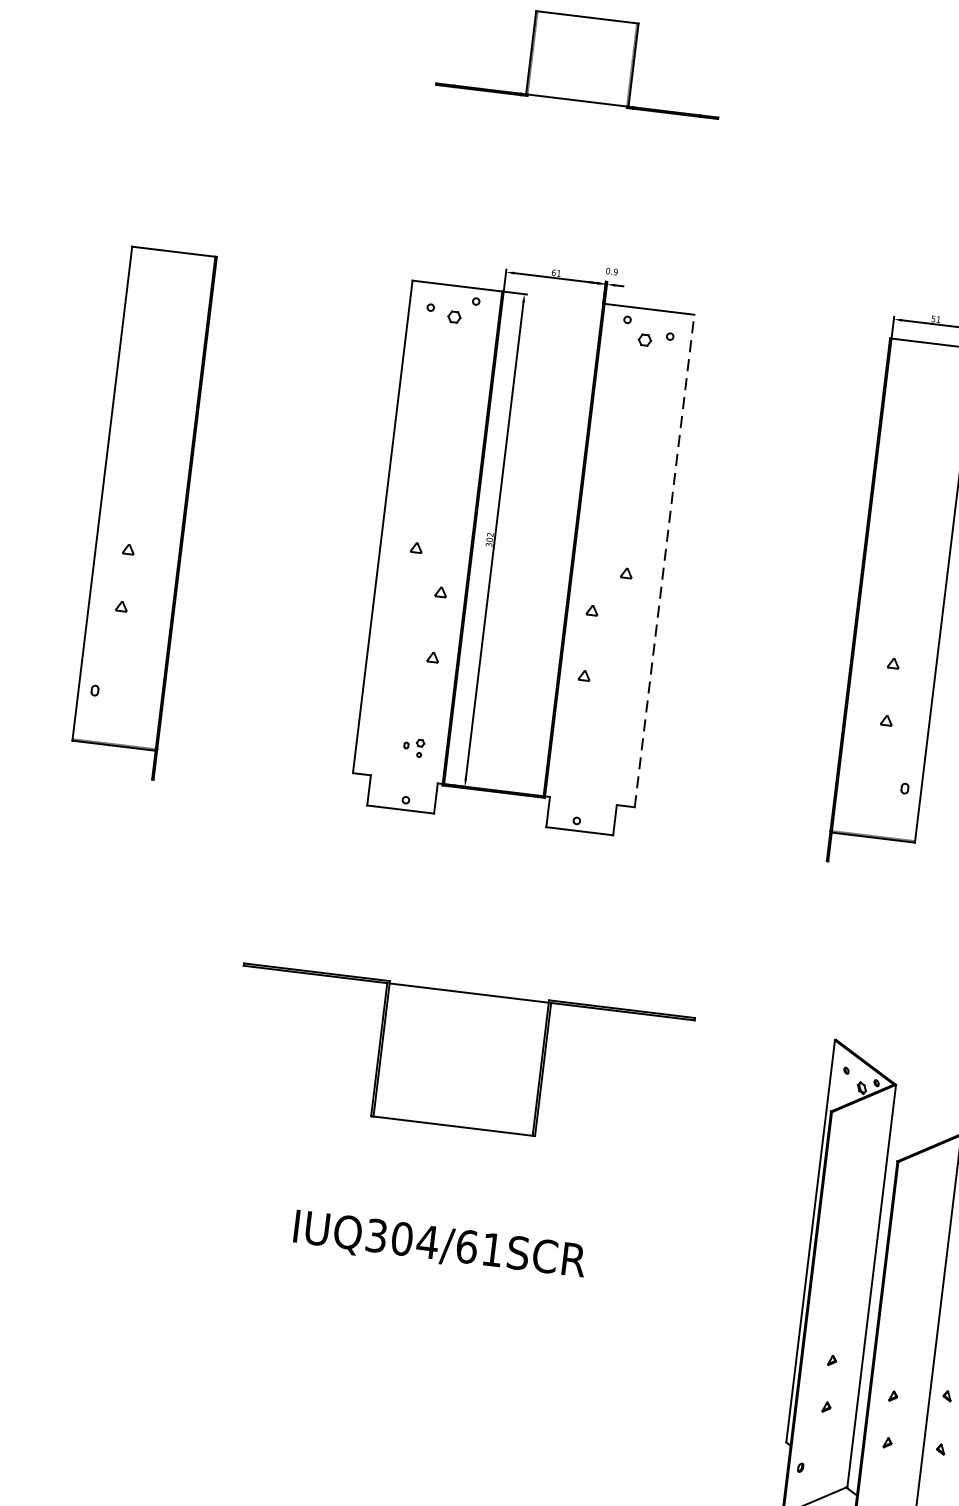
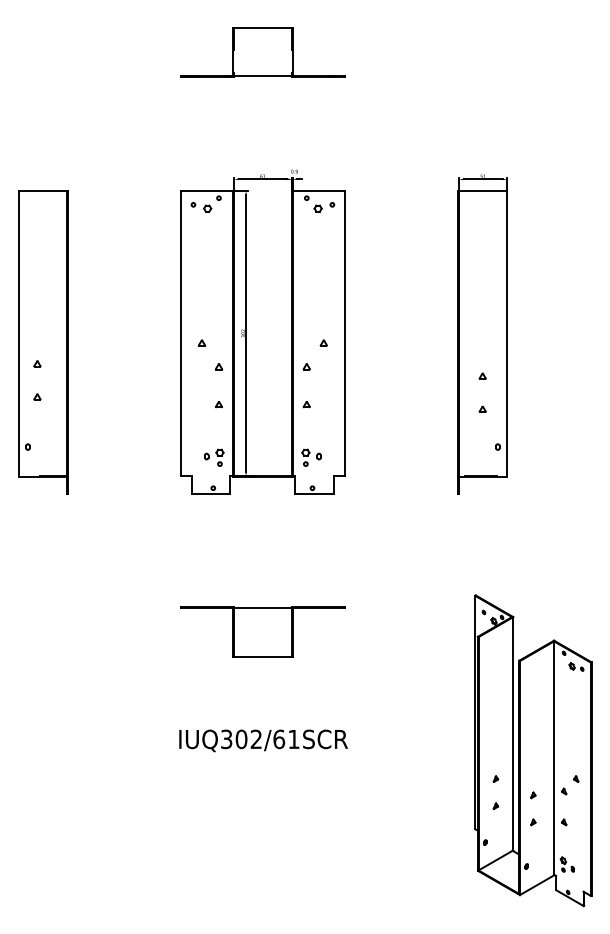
line: (664, 560) -> (344, 333), dashed -> solid
part: (414, 747) -> (214, 457), size x1.67
part: (581, 767) -> (311, 457), added
part: (460, 1057) -> (262, 631), size x0.62
text: (428, 1240) -> (256, 738), IUQ304/61SCR -> IUQ302/61SCR

